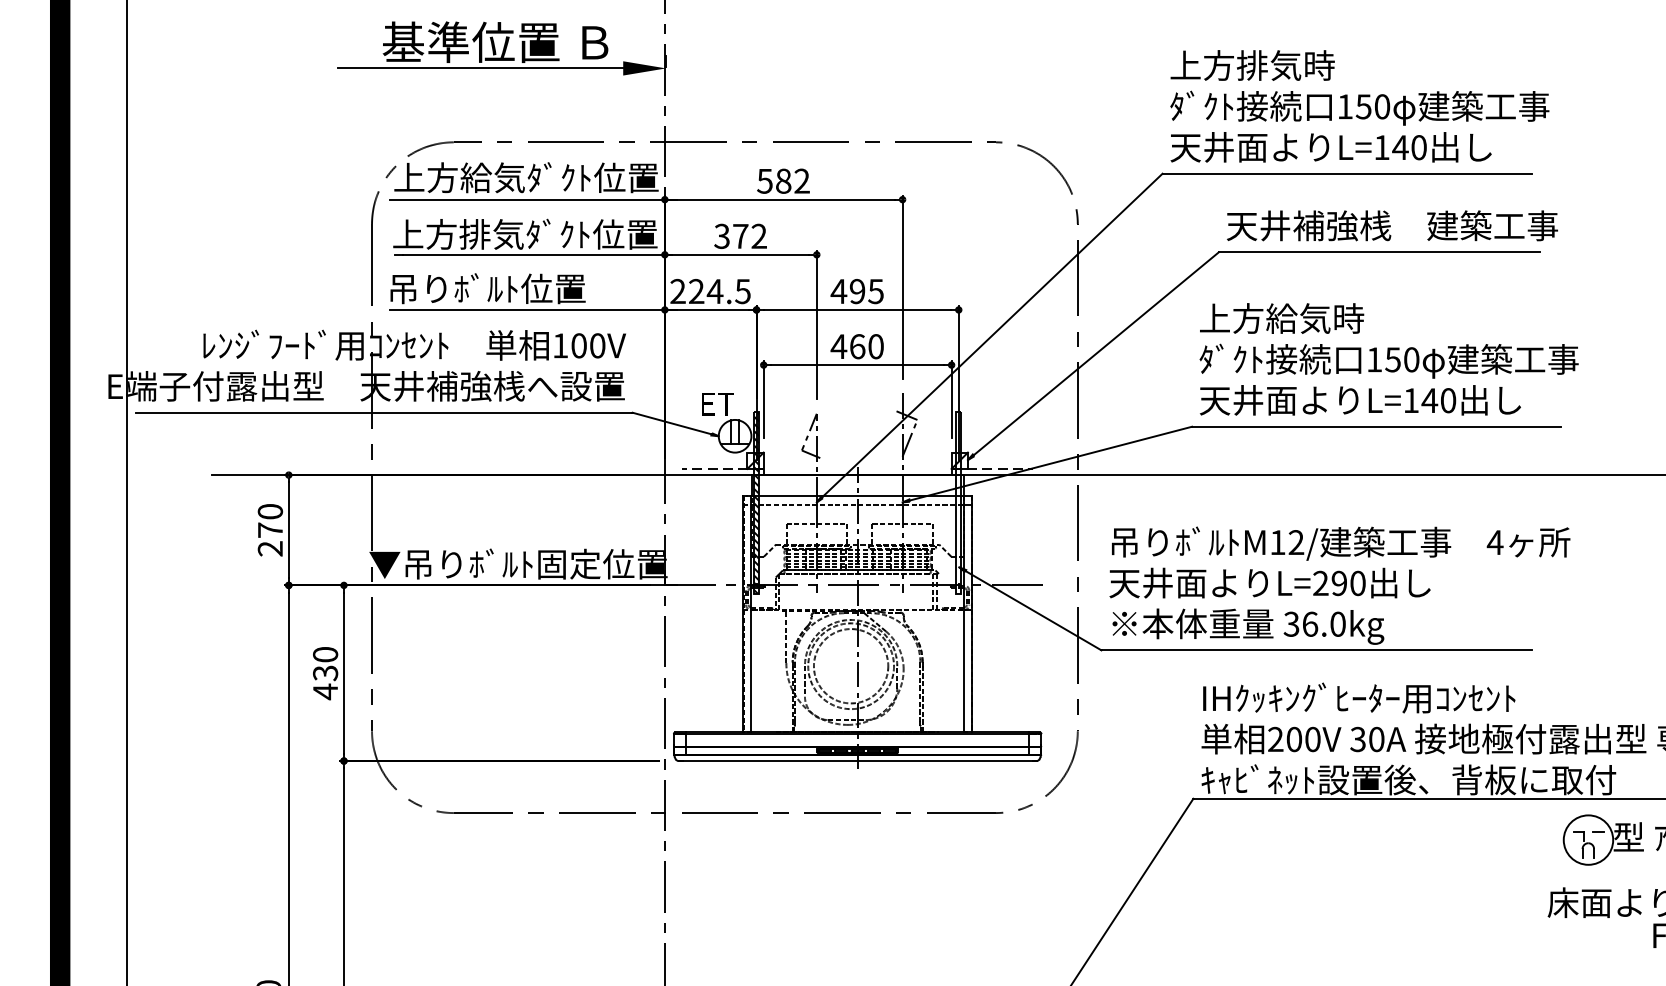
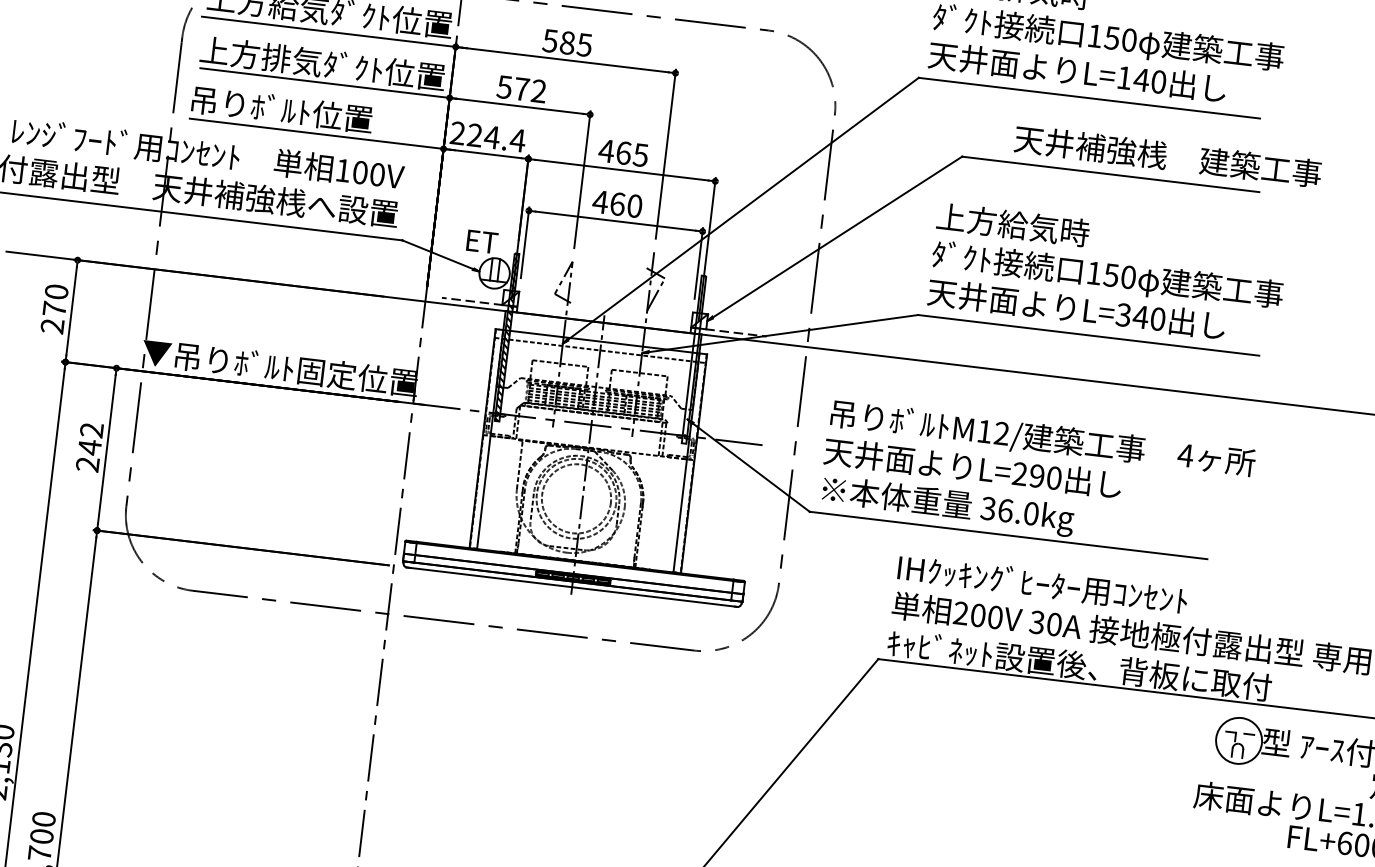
text: (801, 180) -> (584, 44), 582 -> 585
text: (1392, 225) -> (1168, 156), moved
text: (721, 235) -> (504, 86), 372 -> 572
text: (742, 291) -> (517, 140), 224.5 -> 224.4
text: (857, 291) -> (623, 153), 495 -> 465
text: (1410, 400) -> (1122, 314), L=140 -> L=340
text: (325, 673) -> (89, 447), 430 -> 242

